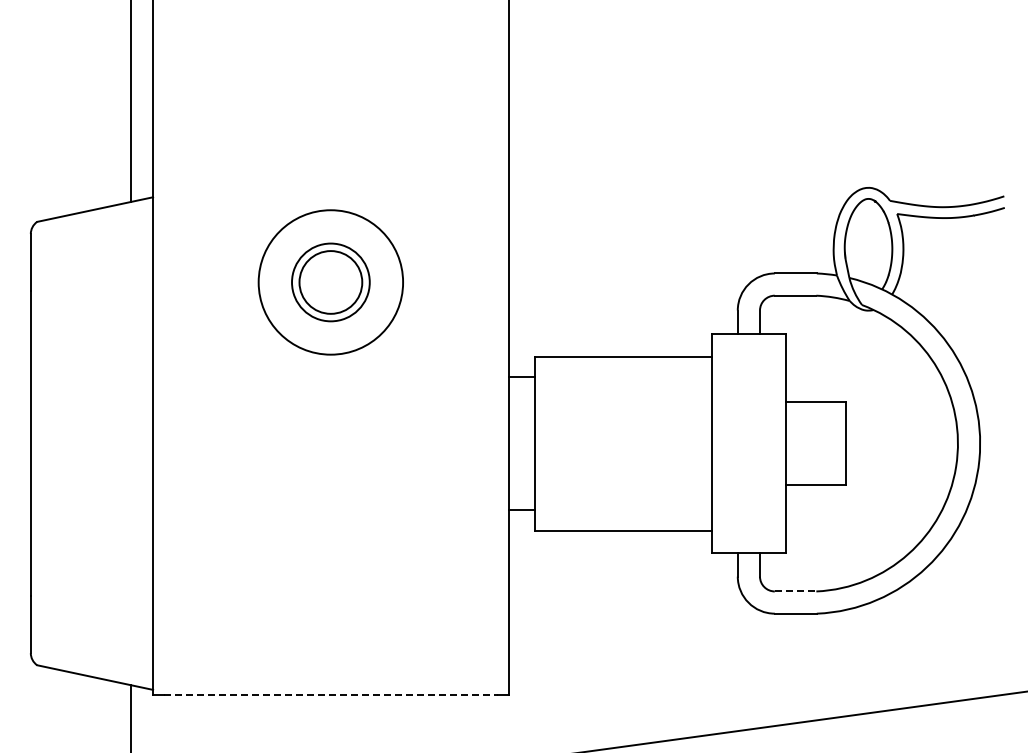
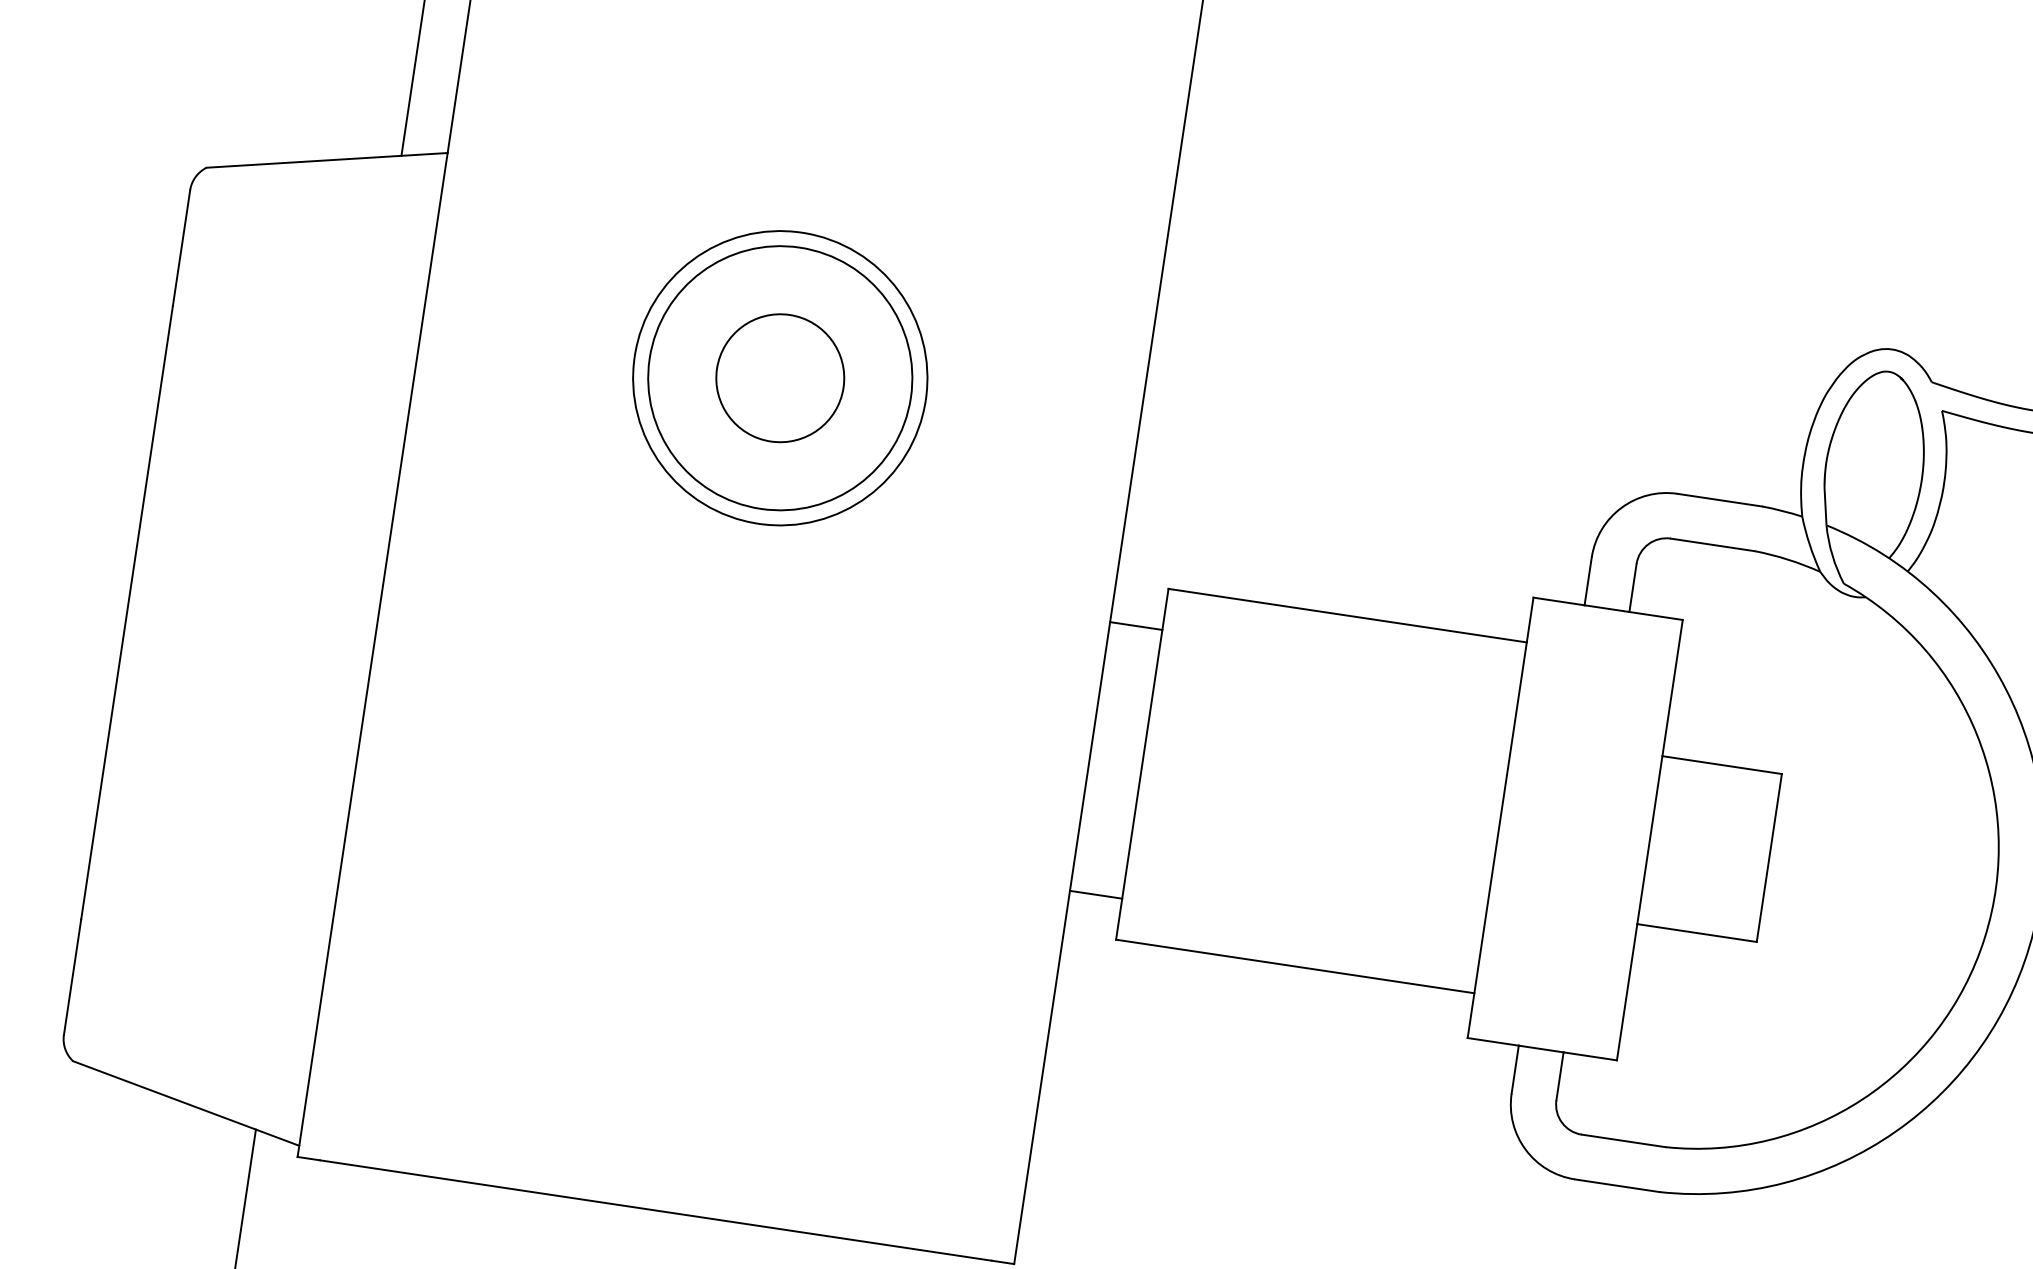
circle: (330, 282) -> (779, 378), size x1.67
line: (795, 591) -> (1623, 1140), dashed -> solid
line: (330, 695) -> (655, 1210), dashed -> solid

